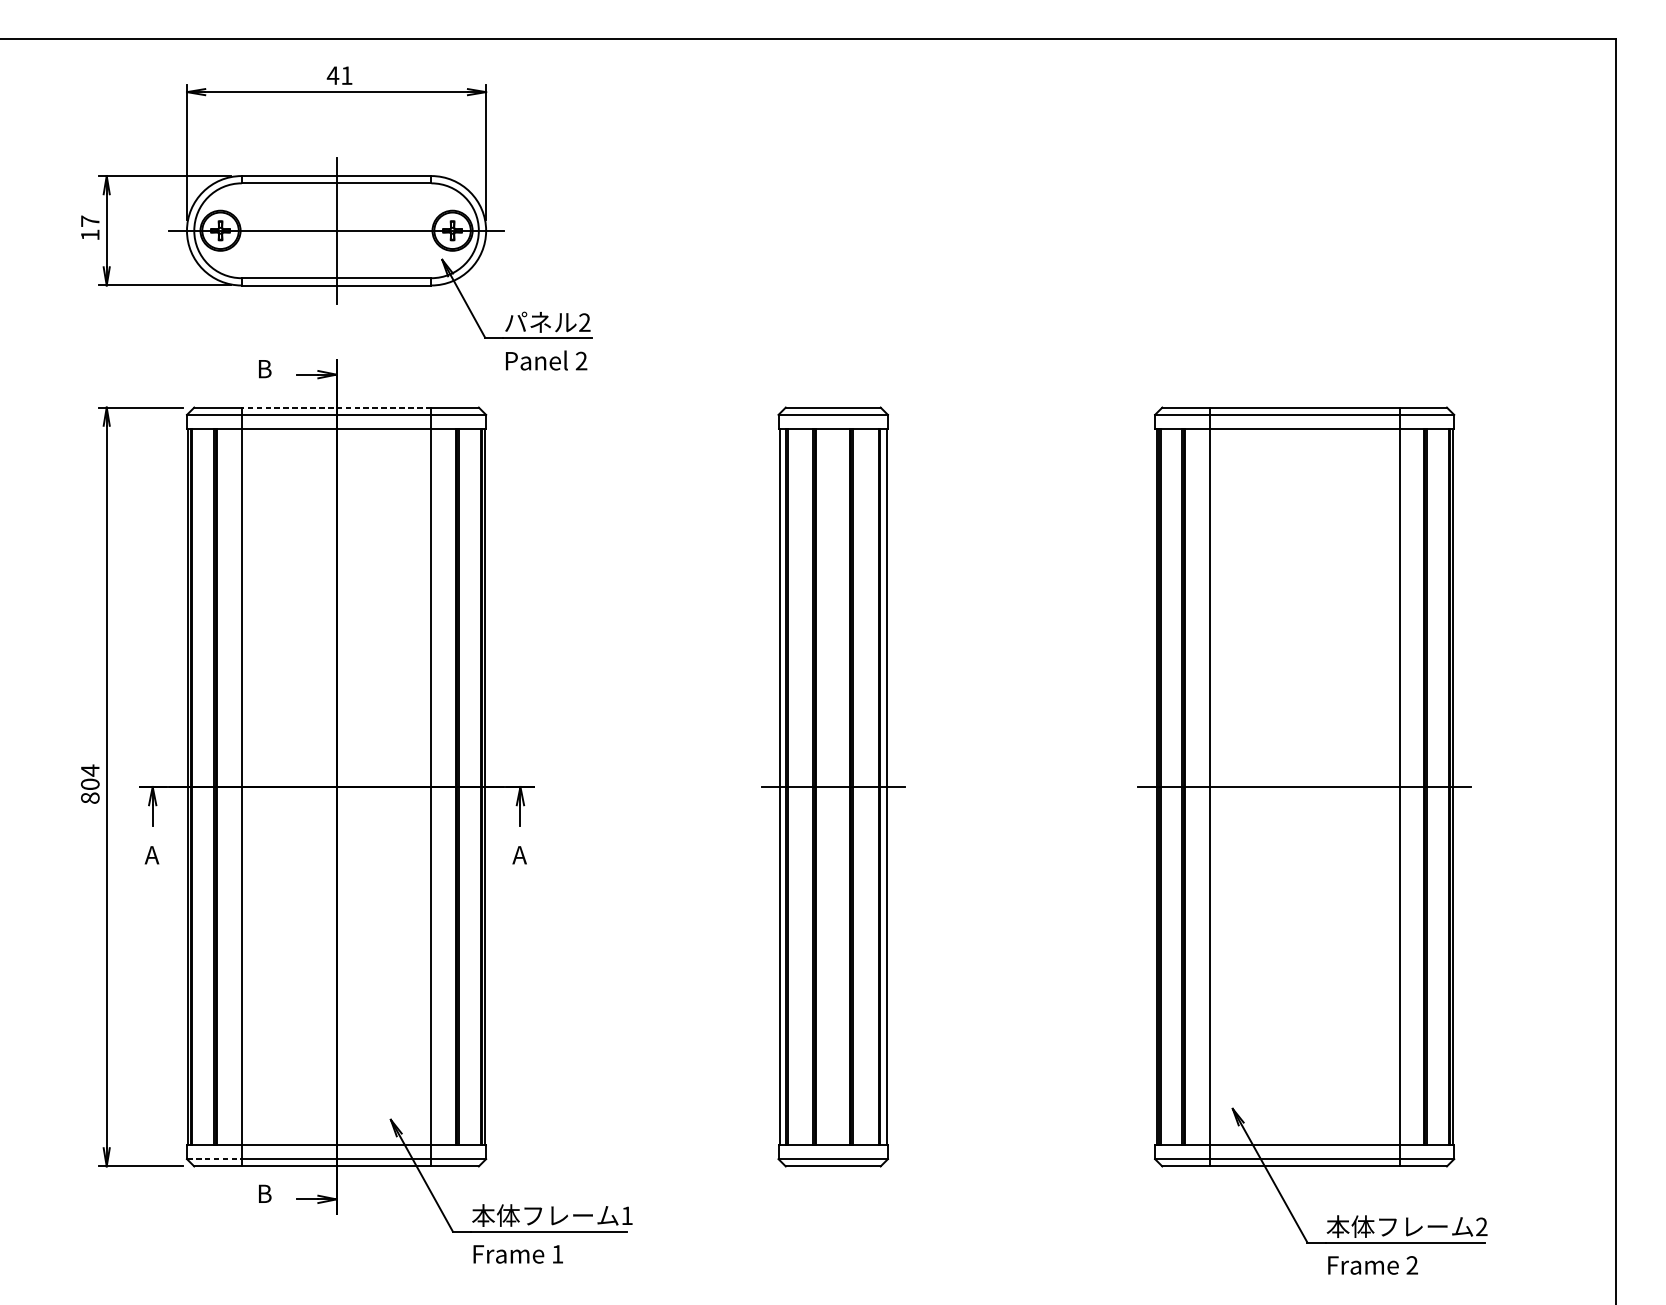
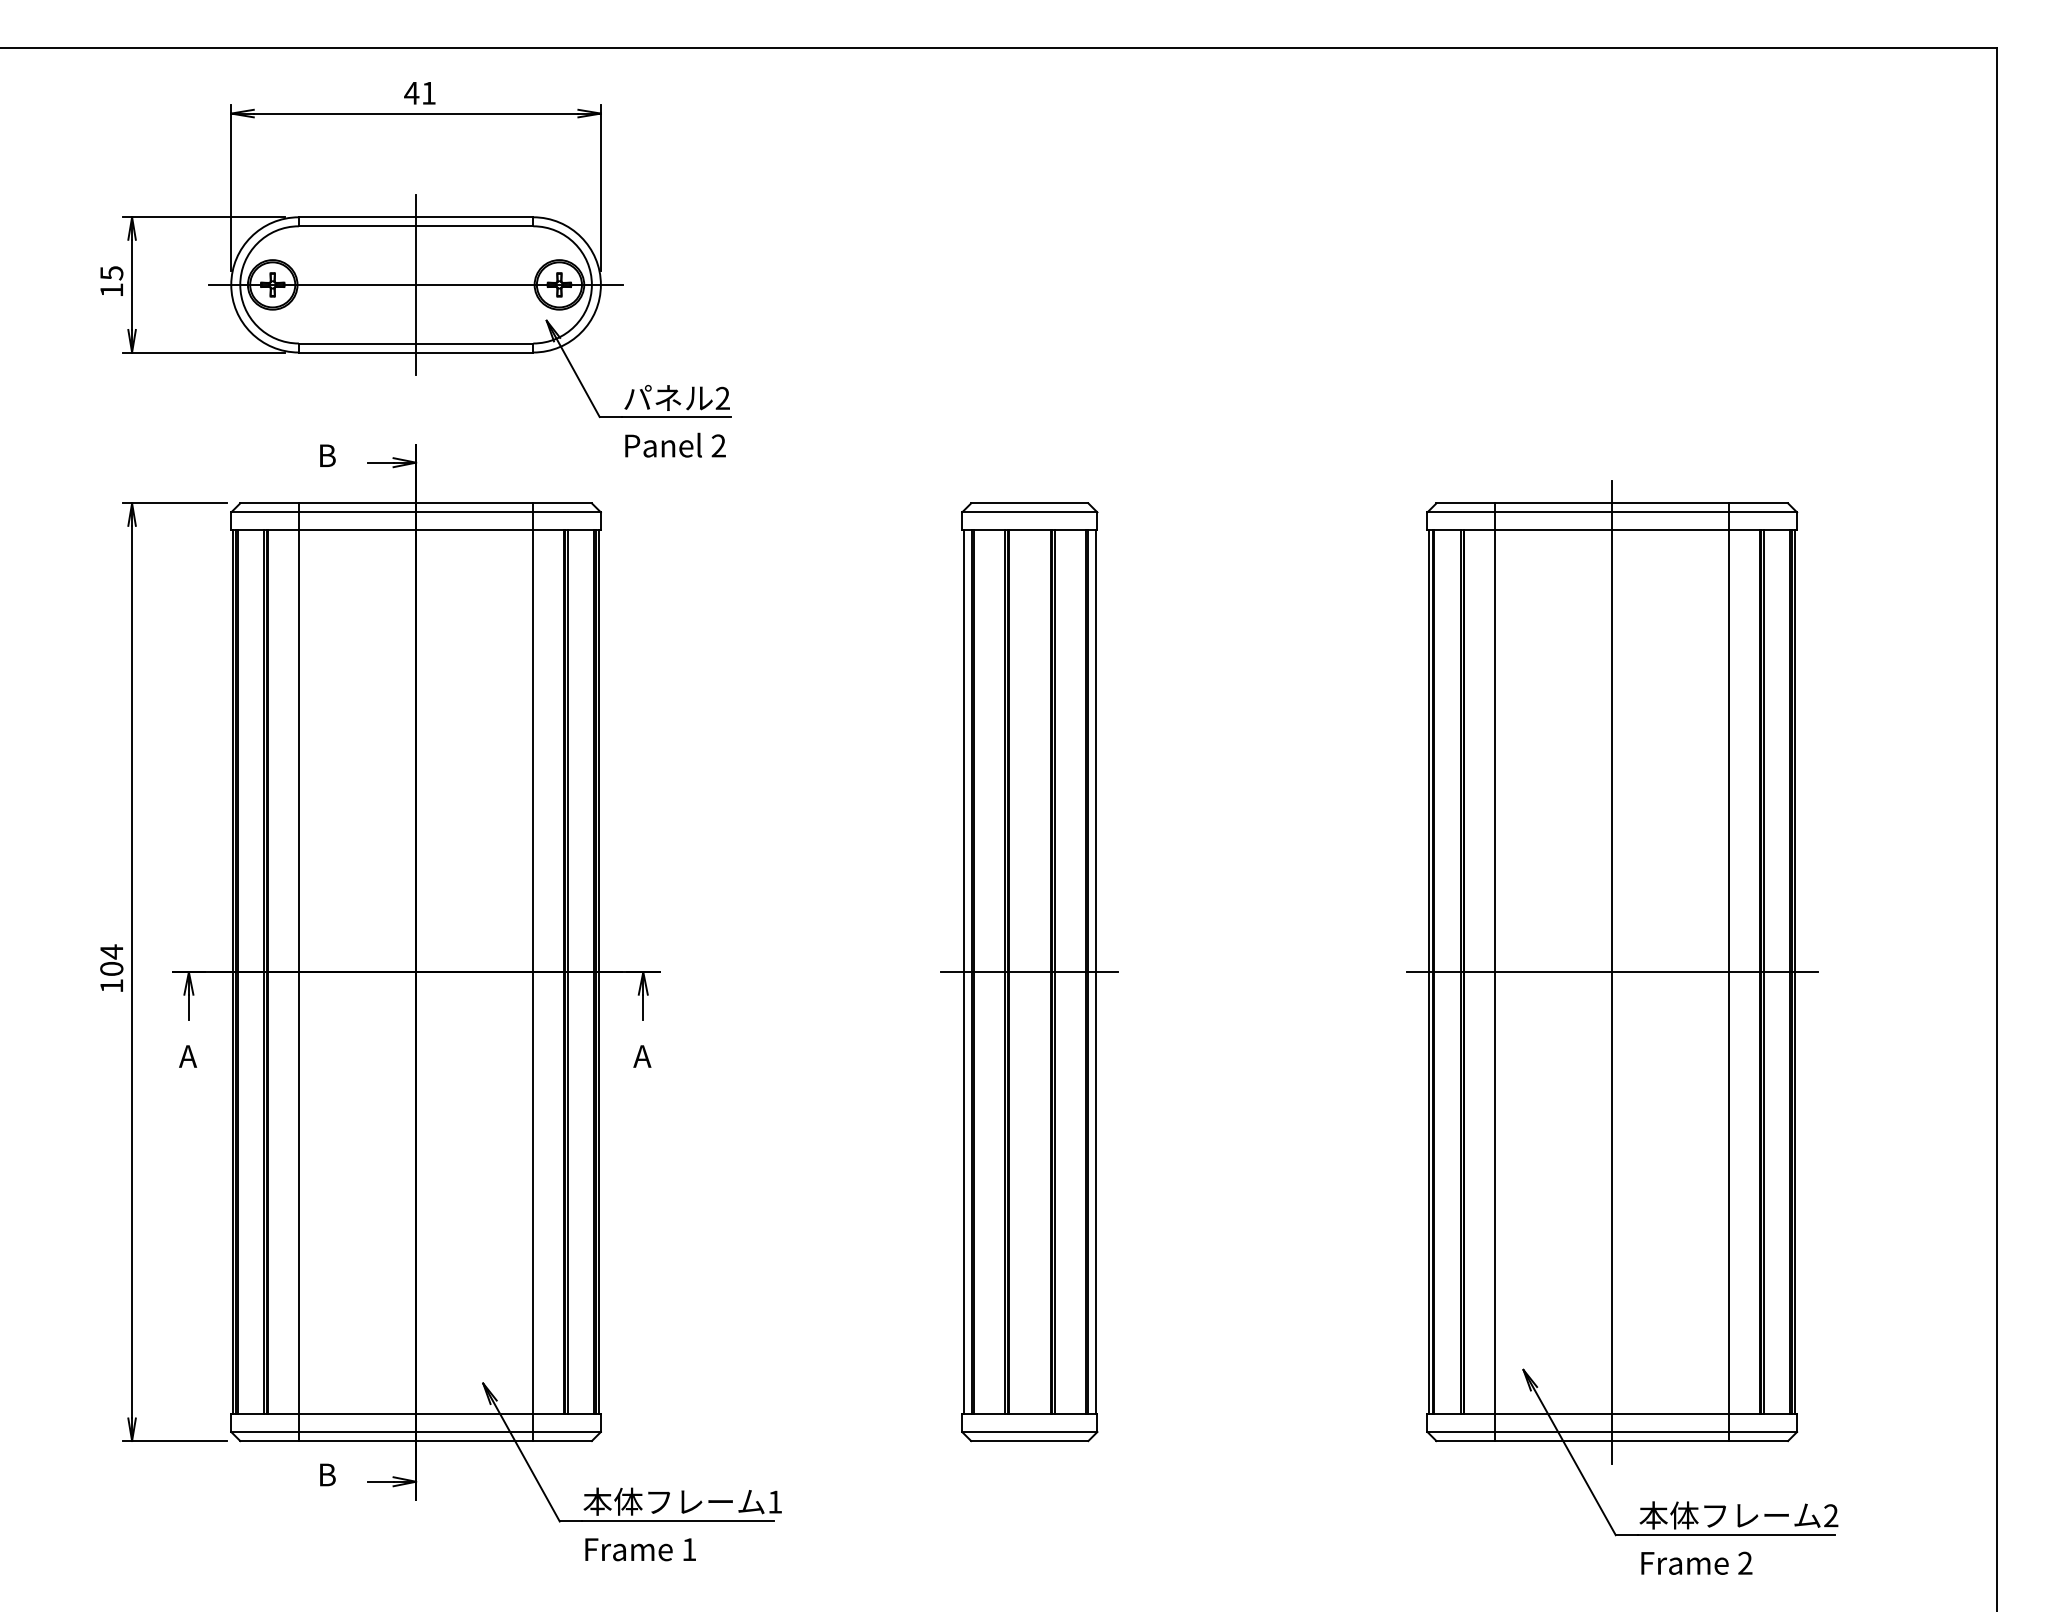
text: (90, 221) -> (111, 273), 17 -> 15
line: (336, 407) -> (415, 503), dashed -> solid
line: (1304, 786) -> (1612, 971), added
text: (90, 797) -> (111, 985), 804 -> 104
line: (214, 1159) -> (265, 1432), dashed -> solid

